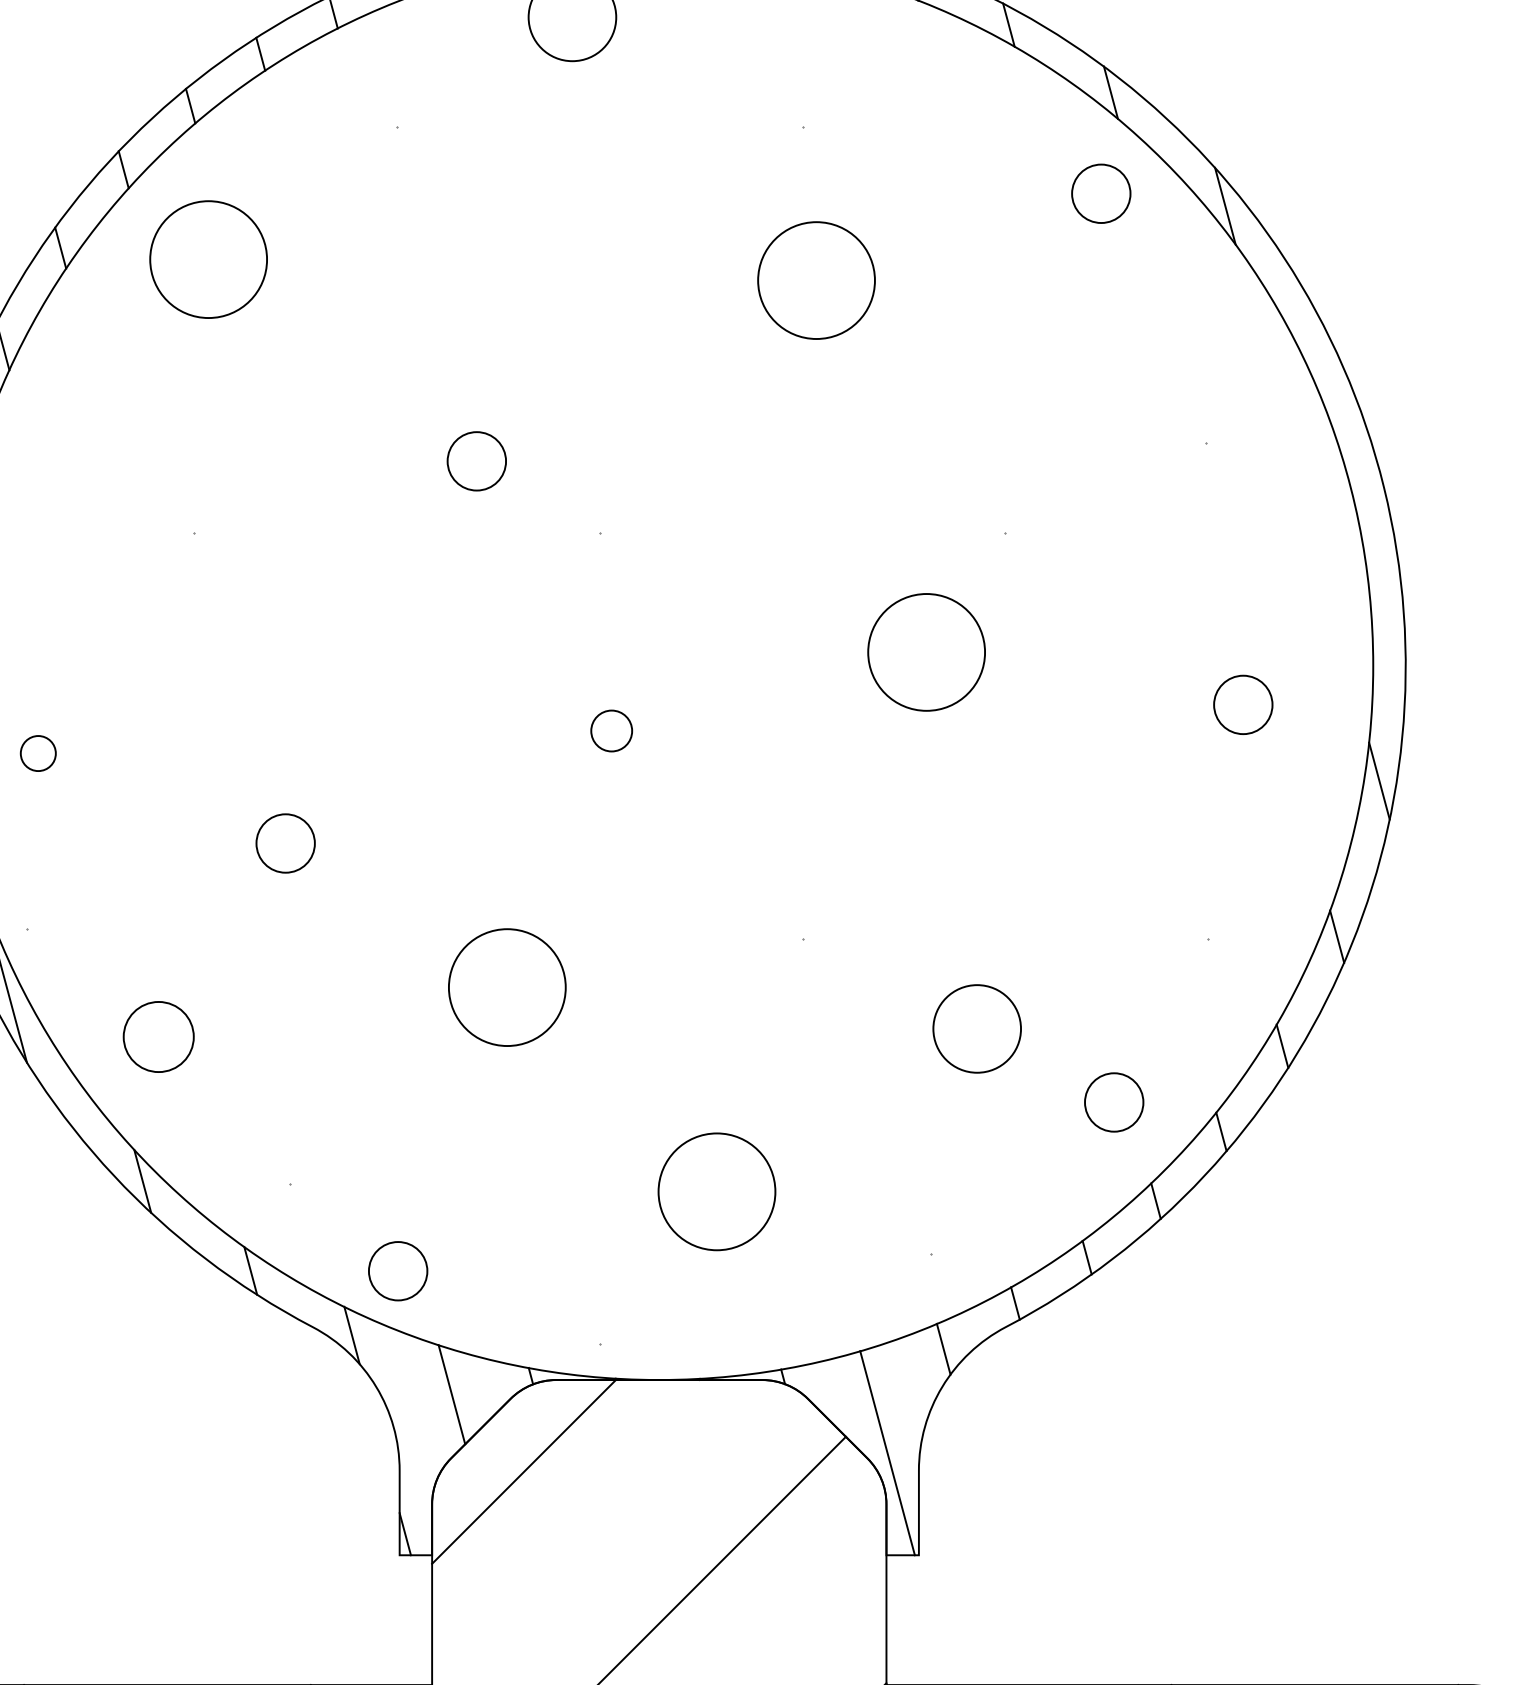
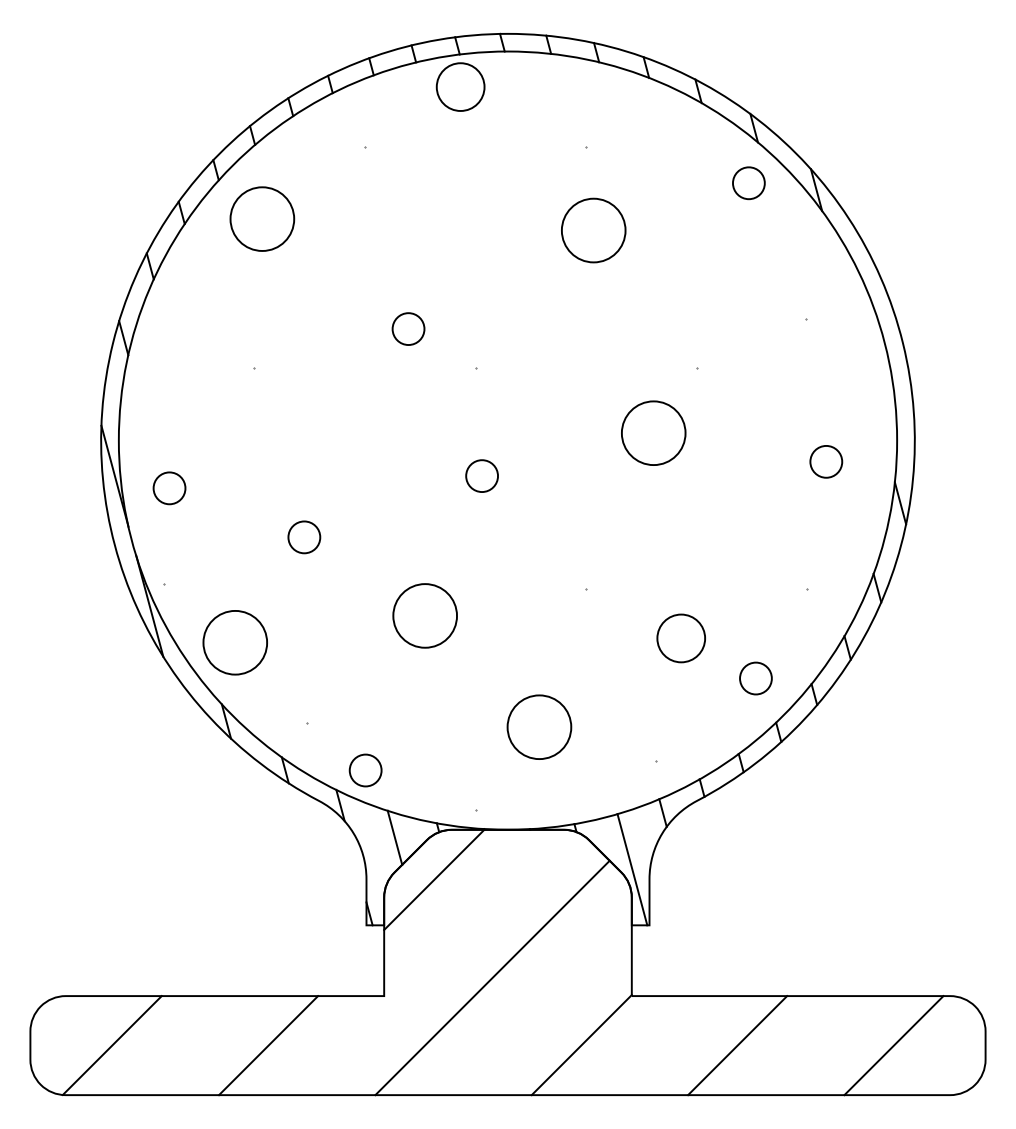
circle: (610, 729) -> (481, 475), size x1.43
circle: (38, 753) -> (169, 488), size x1.67
circle: (157, 1036) -> (234, 642), size x1.67

